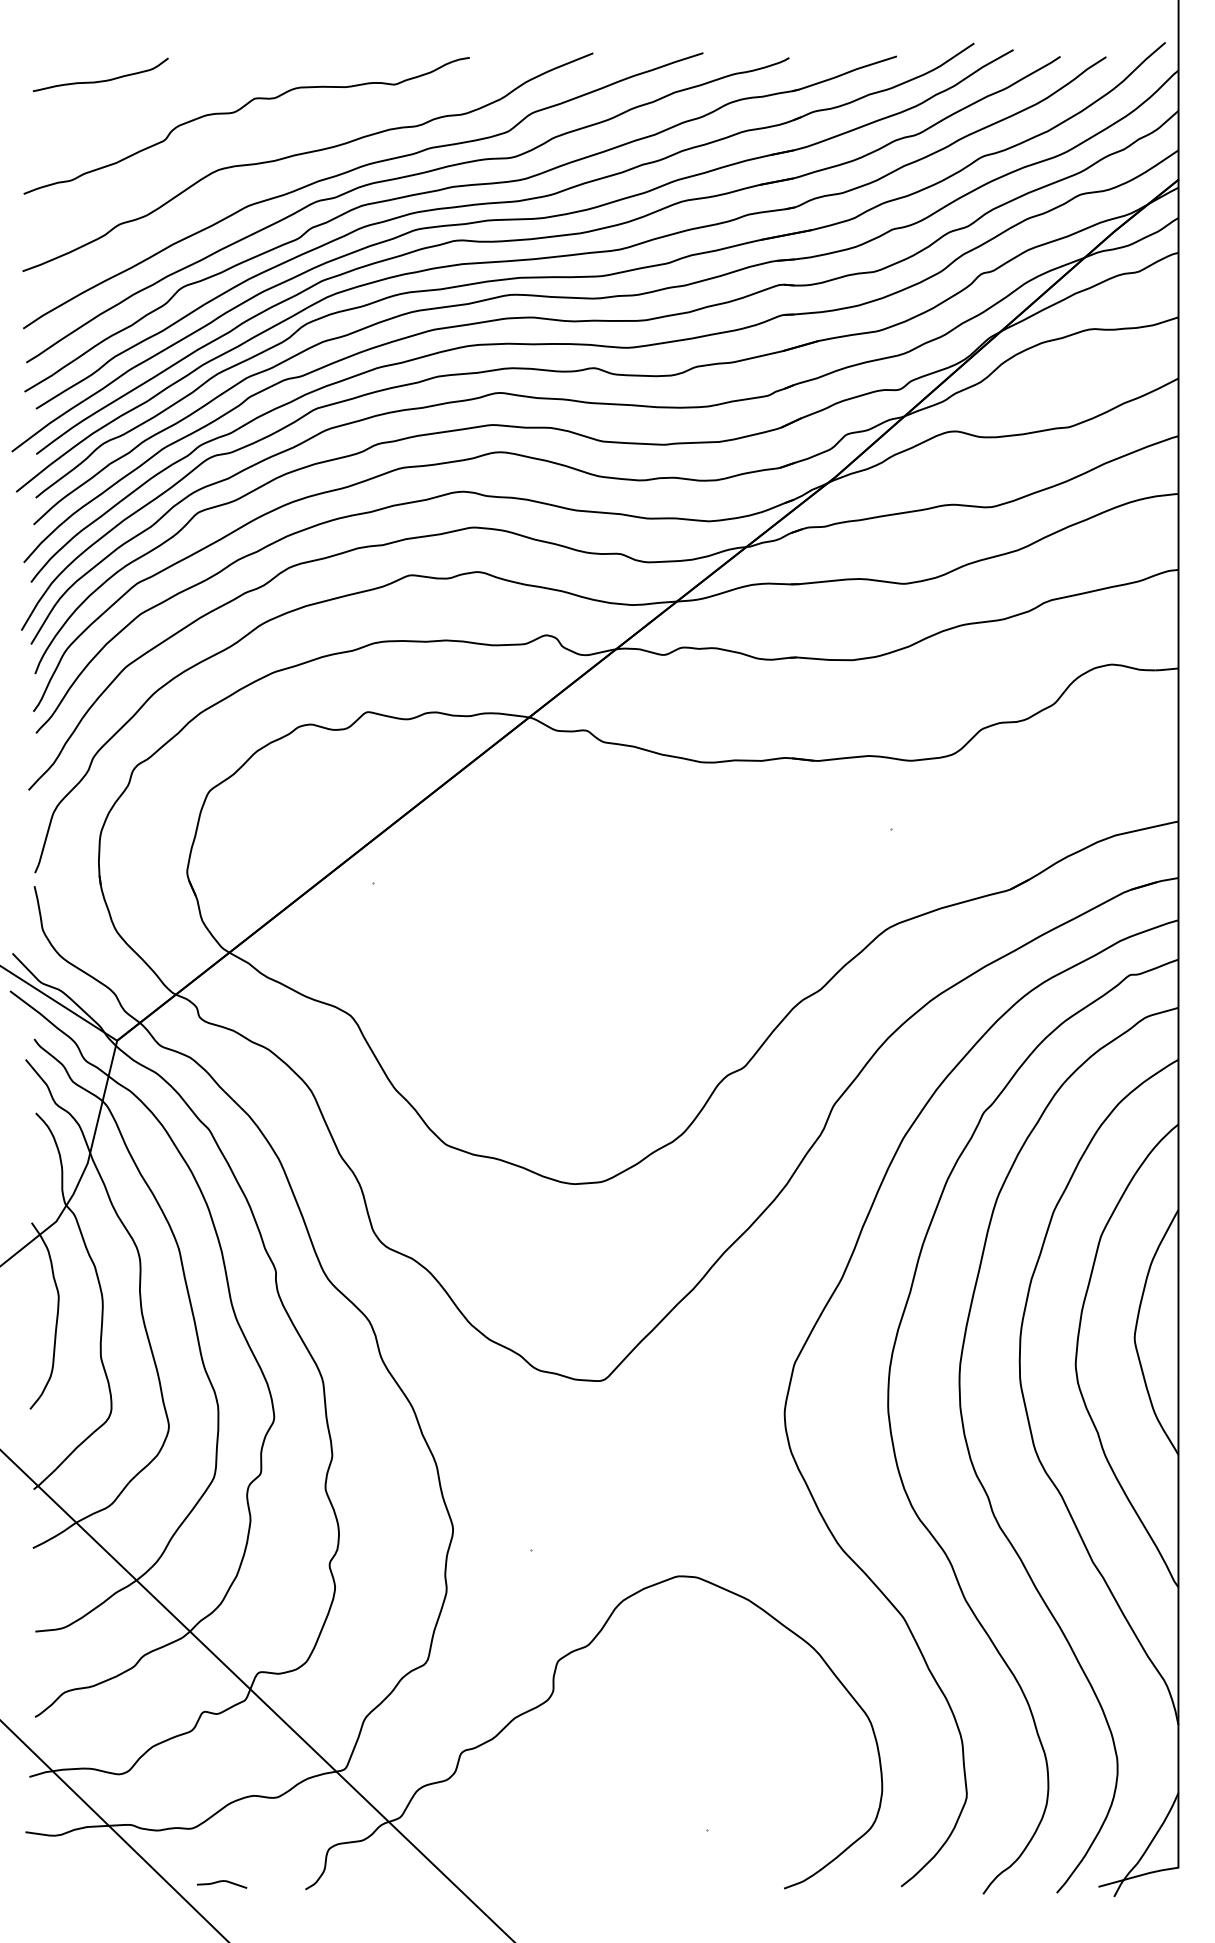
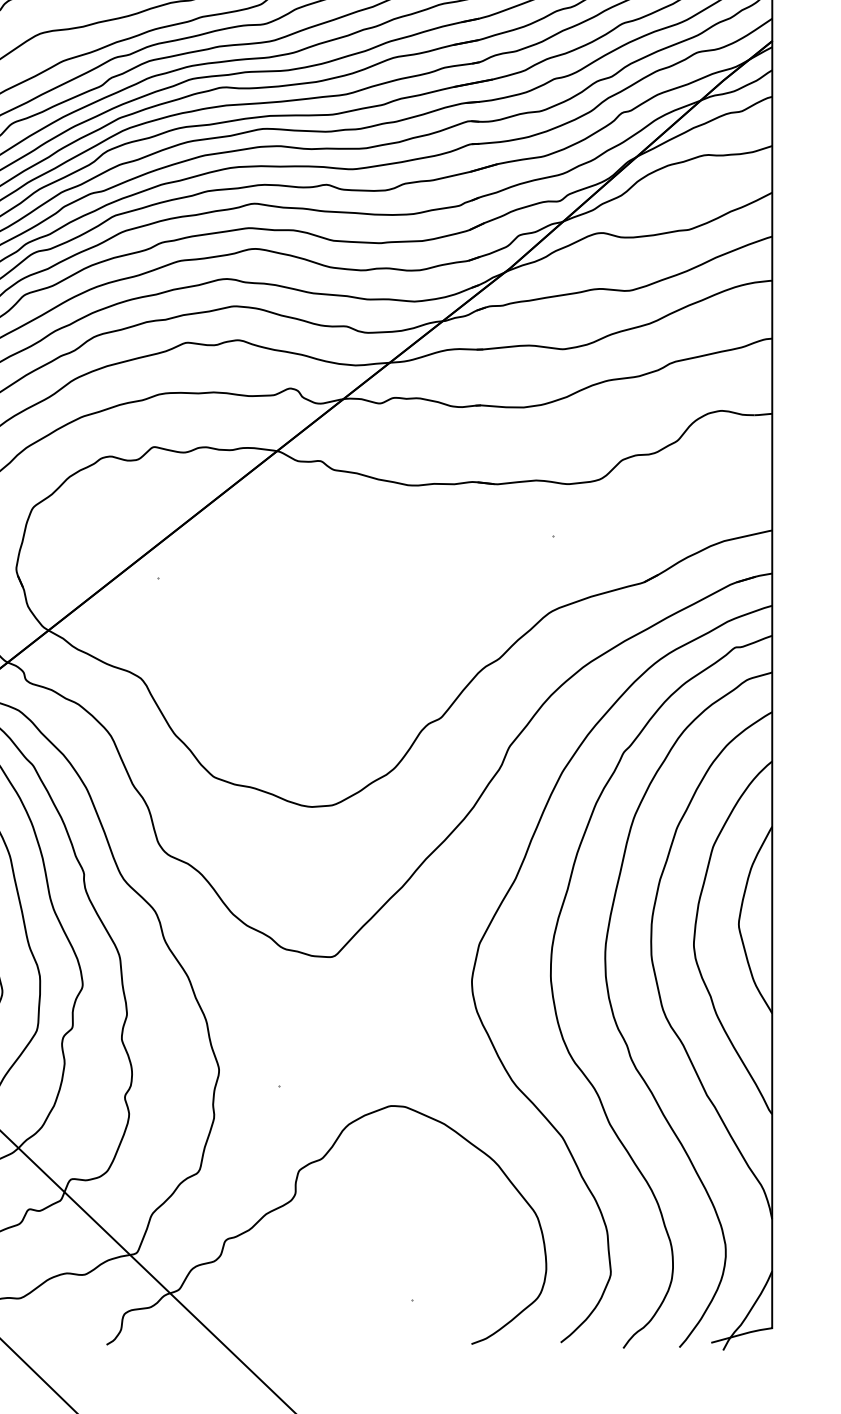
curve: (221, 1882) -> (42, 1339), removed

